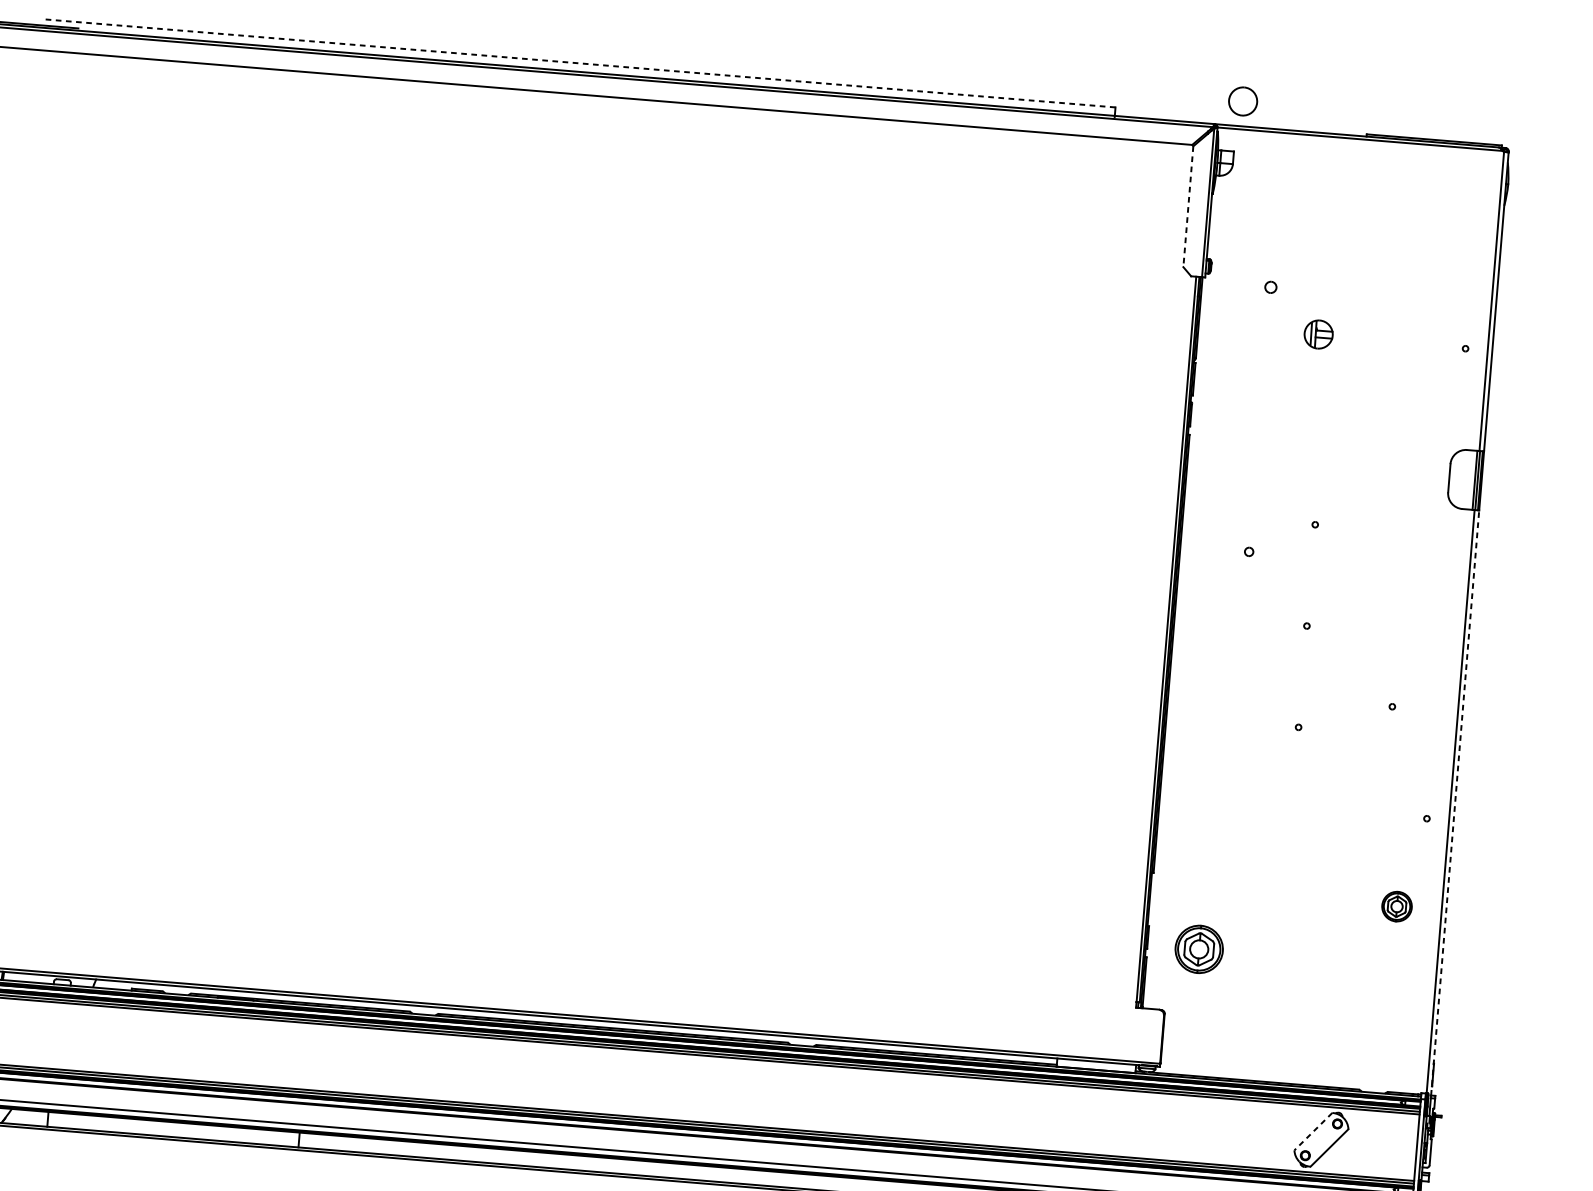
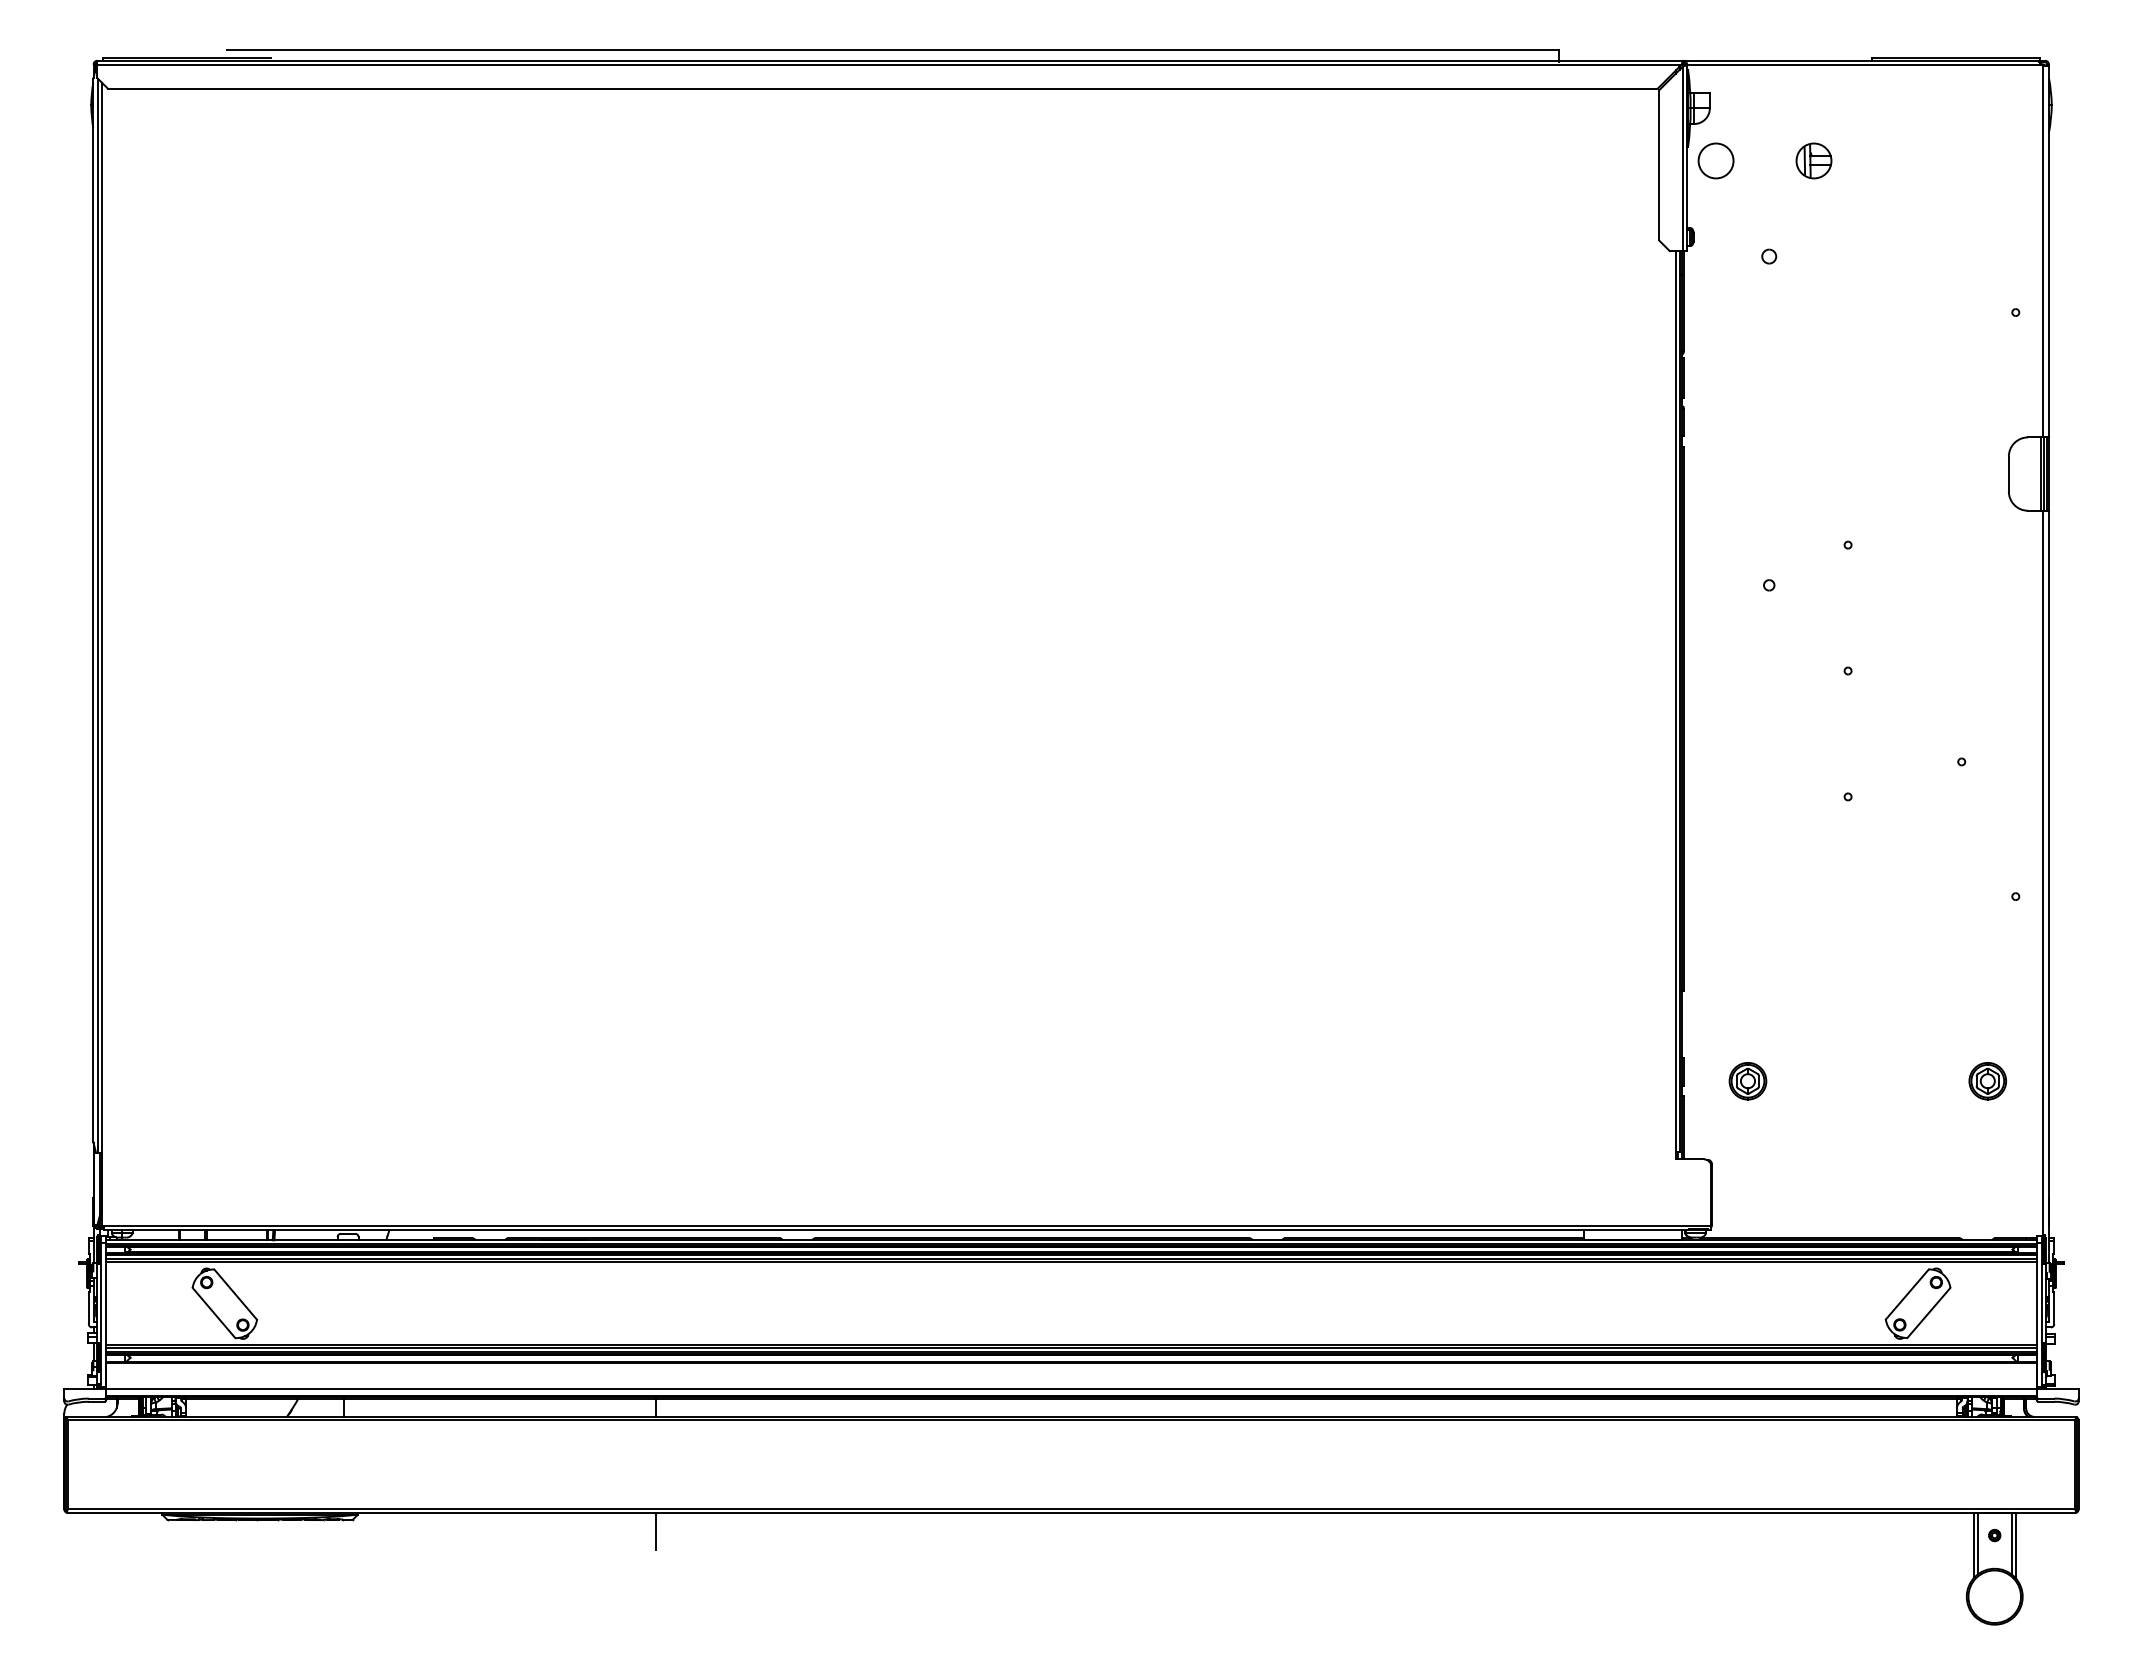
line: (579, 63) -> (892, 50), dashed -> solid
part: (1242, 101) -> (1715, 160), moved
line: (1188, 206) -> (1659, 165), dashed -> solid
part: (1318, 334) -> (1813, 160), moved
line: (1455, 803) -> (2049, 874), dashed -> solid
part: (1396, 906) -> (1987, 1081), moved
part: (1198, 949) -> (1747, 1081), size x0.62
line: (1313, 1131) -> (1907, 1294), dashed -> solid

